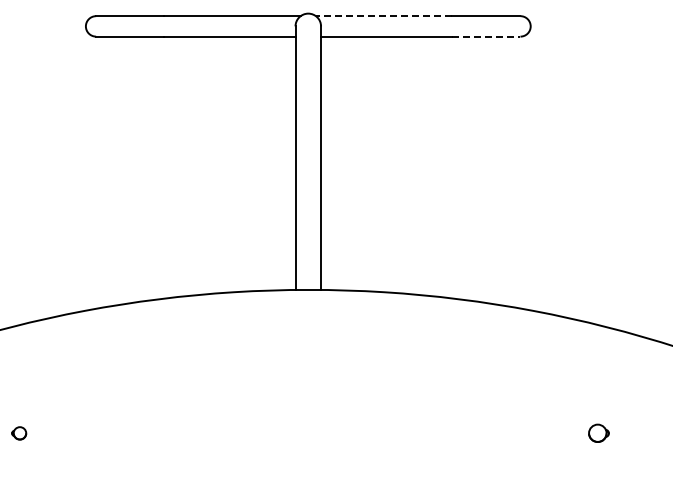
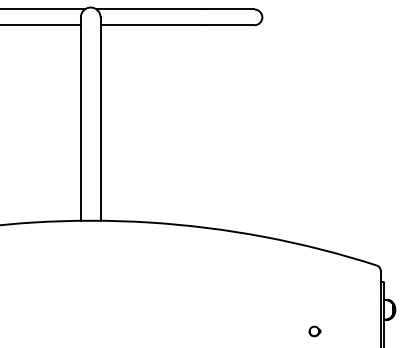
line: (383, 16) -> (148, 9), dashed -> solid
line: (486, 36) -> (228, 25), dashed -> solid
part: (598, 433) -> (314, 331), size x0.71

